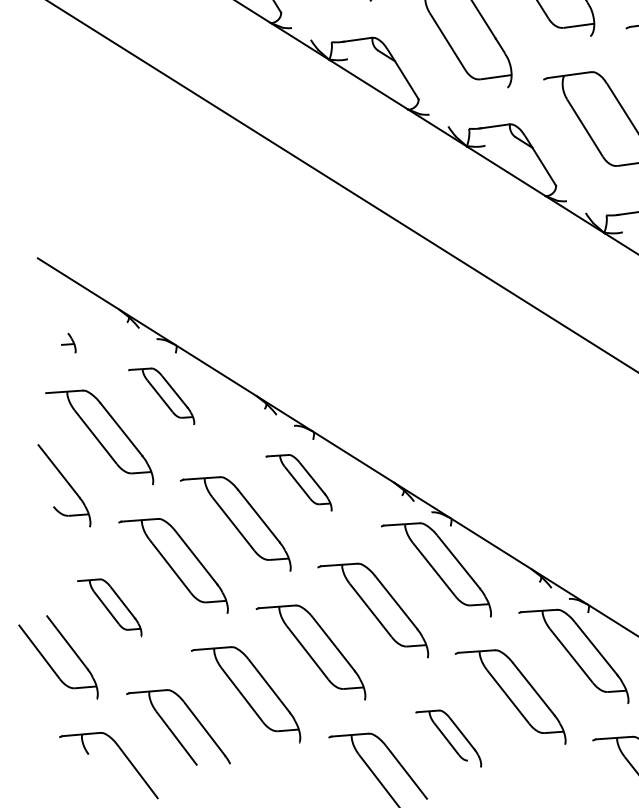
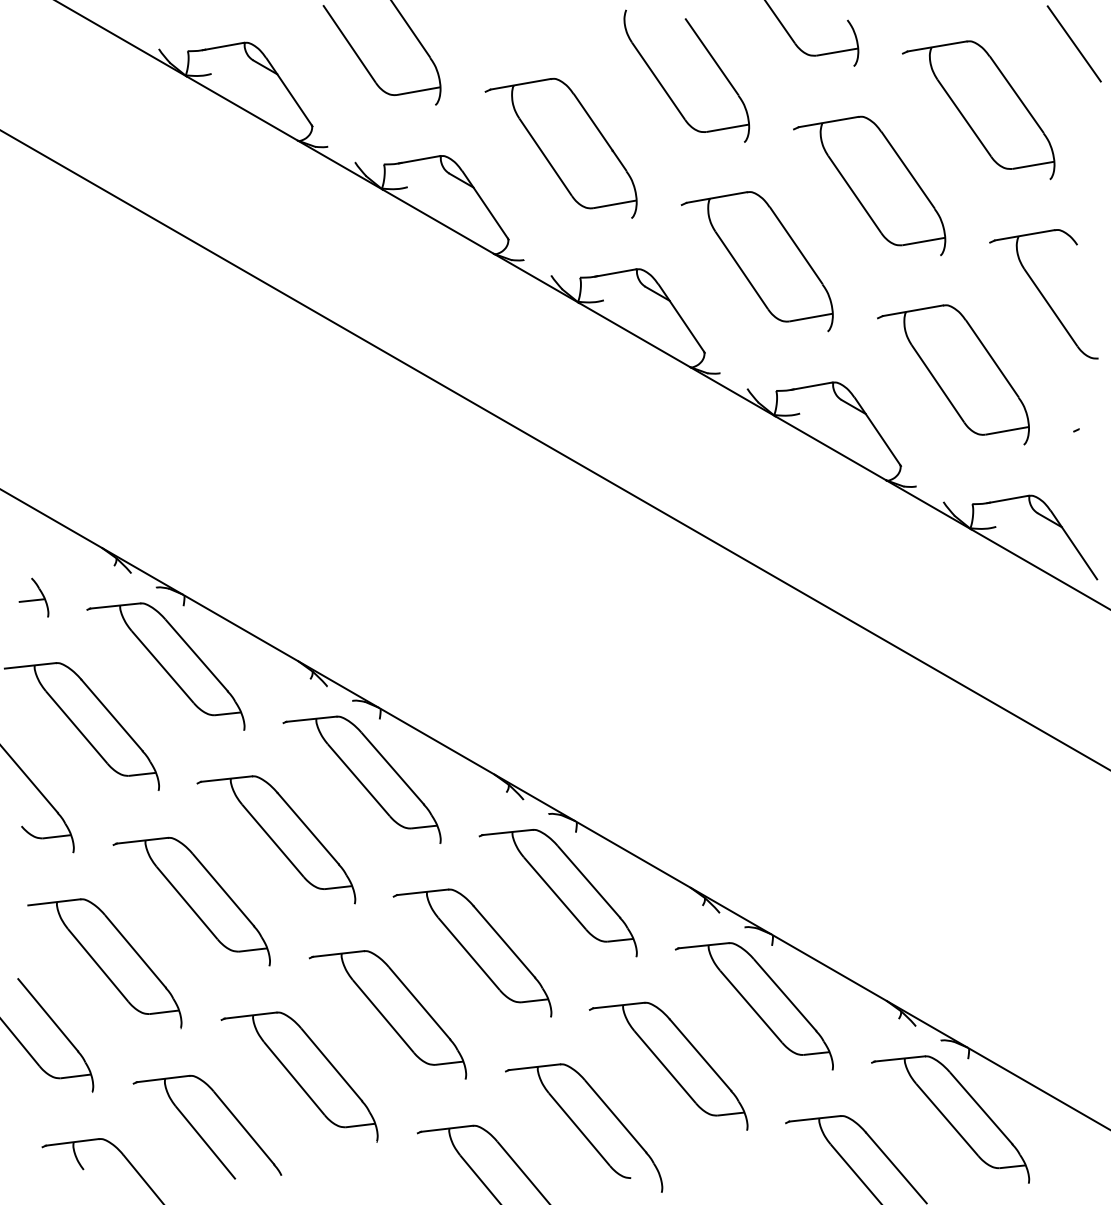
part: (68, 342) -> (33, 597), size x1.43
part: (161, 396) -> (165, 666), size x1.67
part: (298, 482) -> (361, 779), size x1.67
part: (109, 607) -> (104, 963), size x1.67
part: (448, 737) -> (584, 1127), size x1.67

